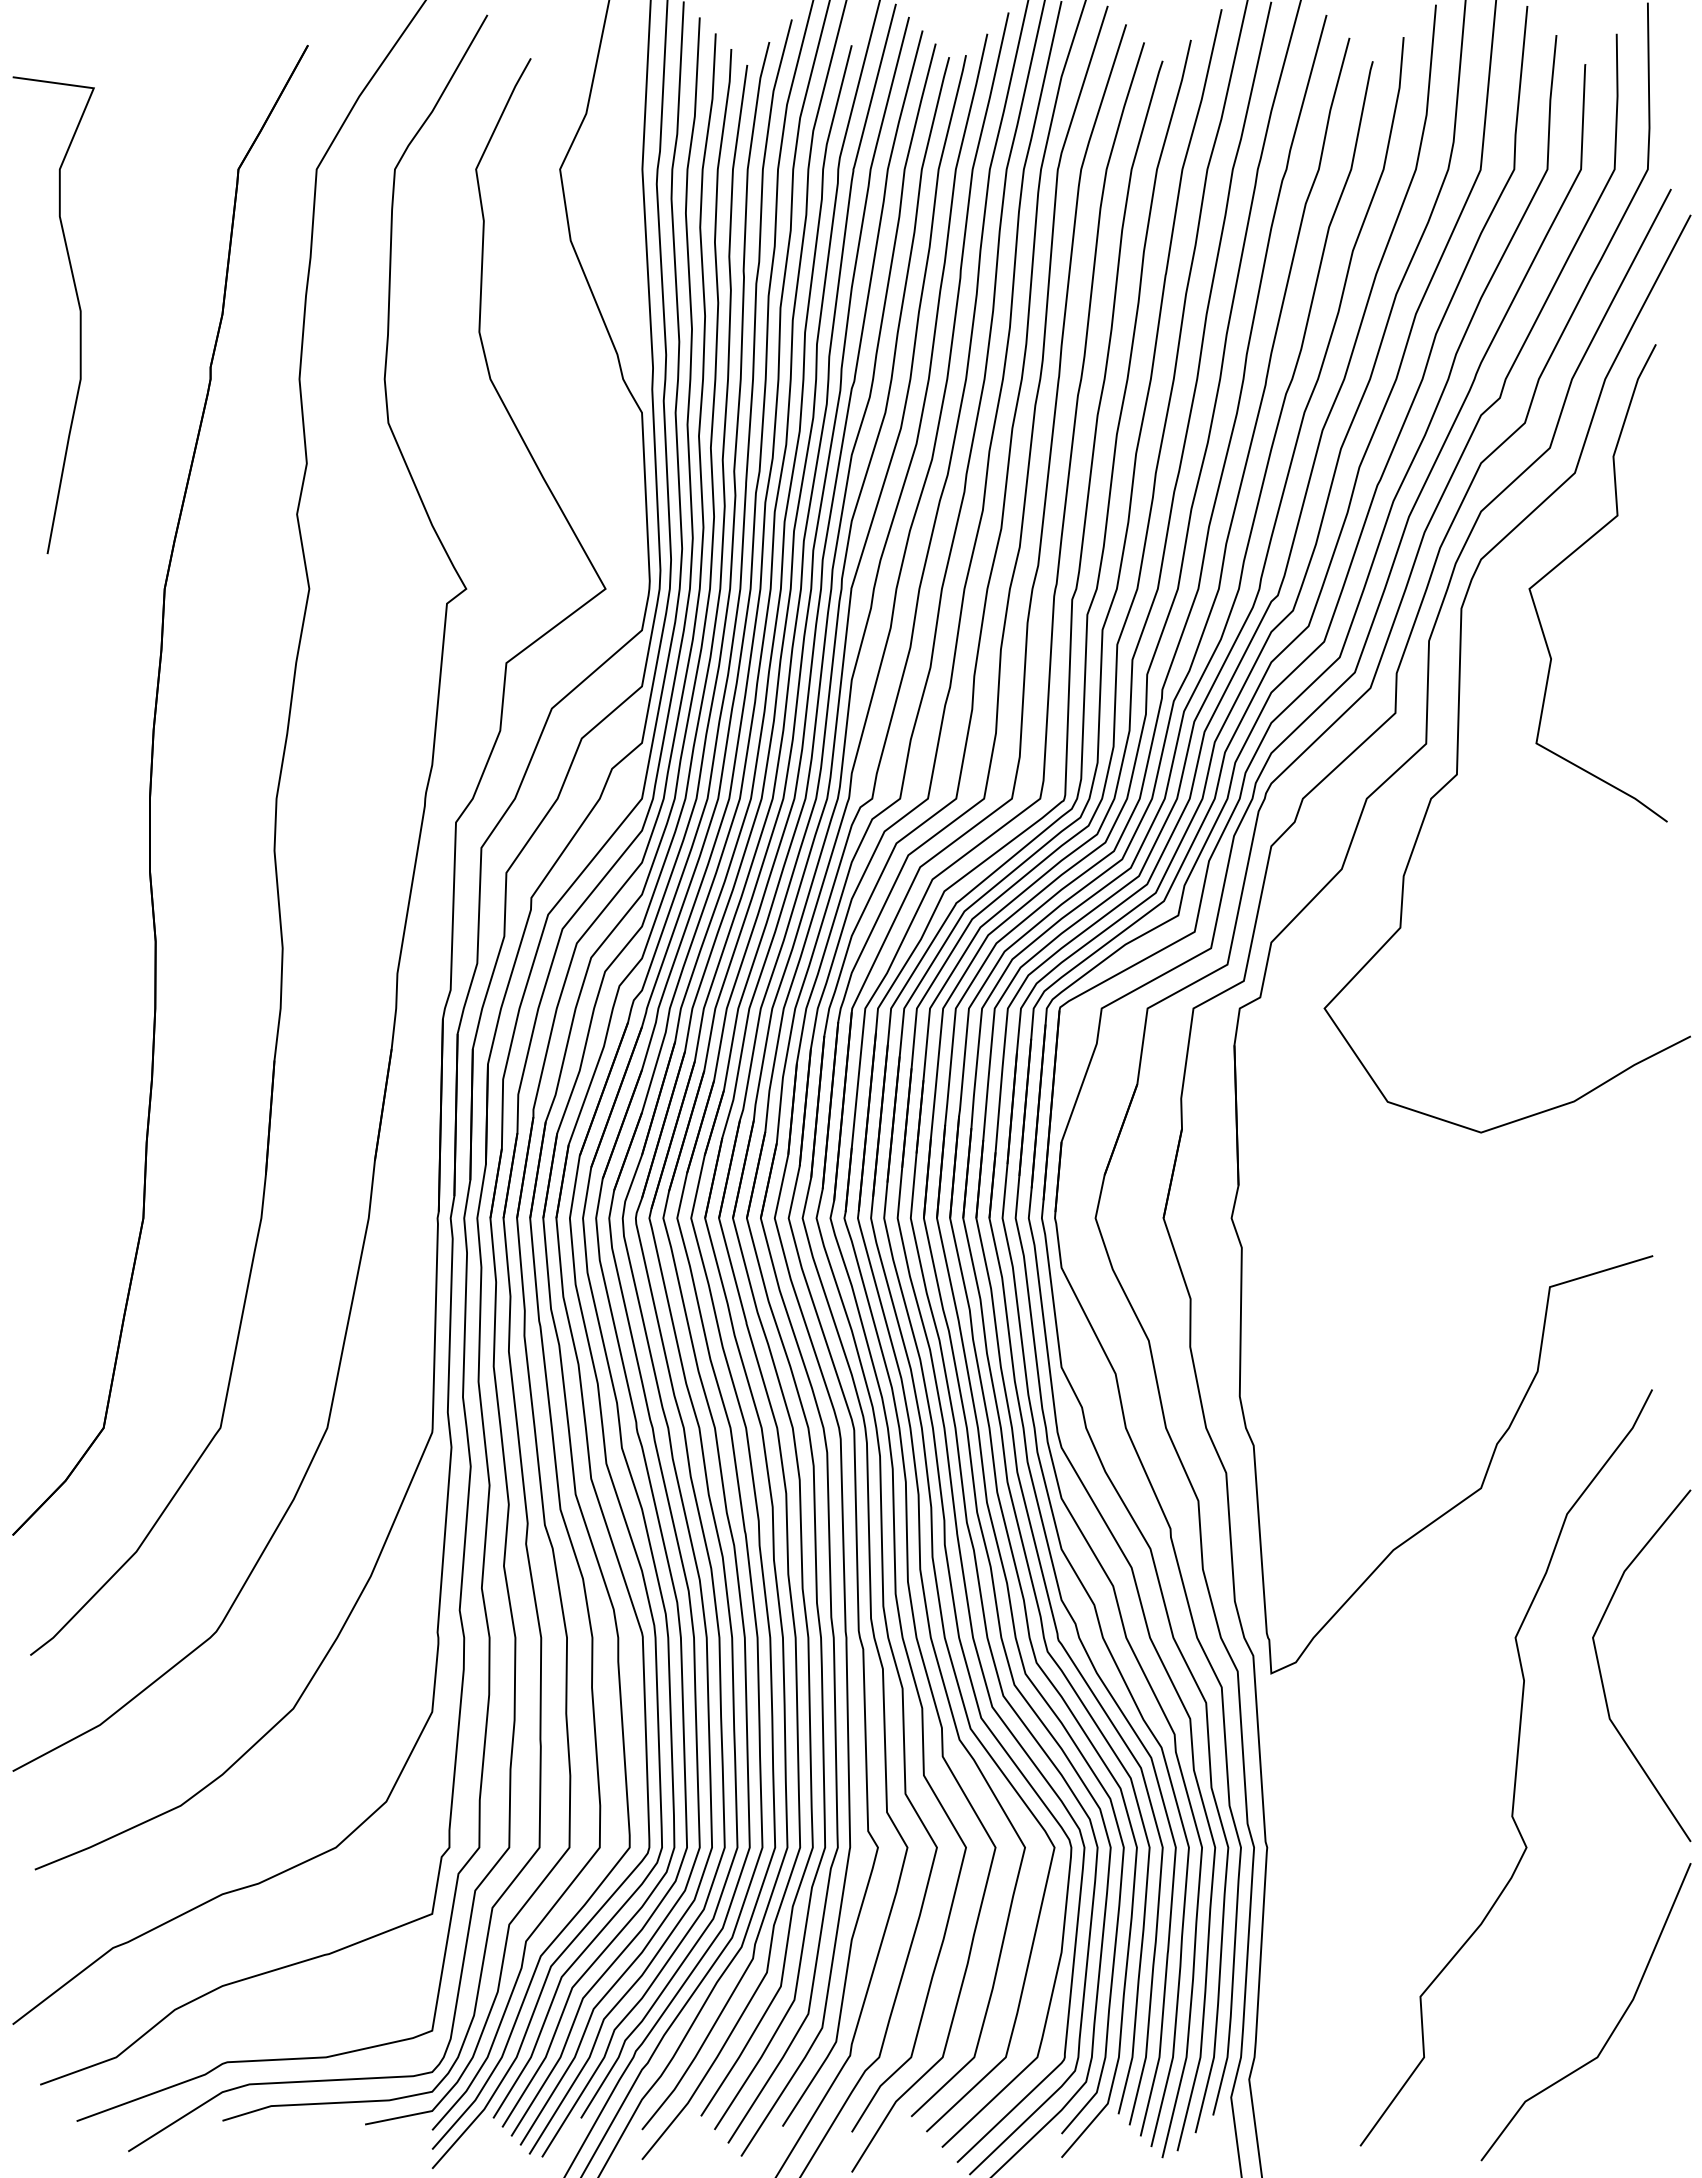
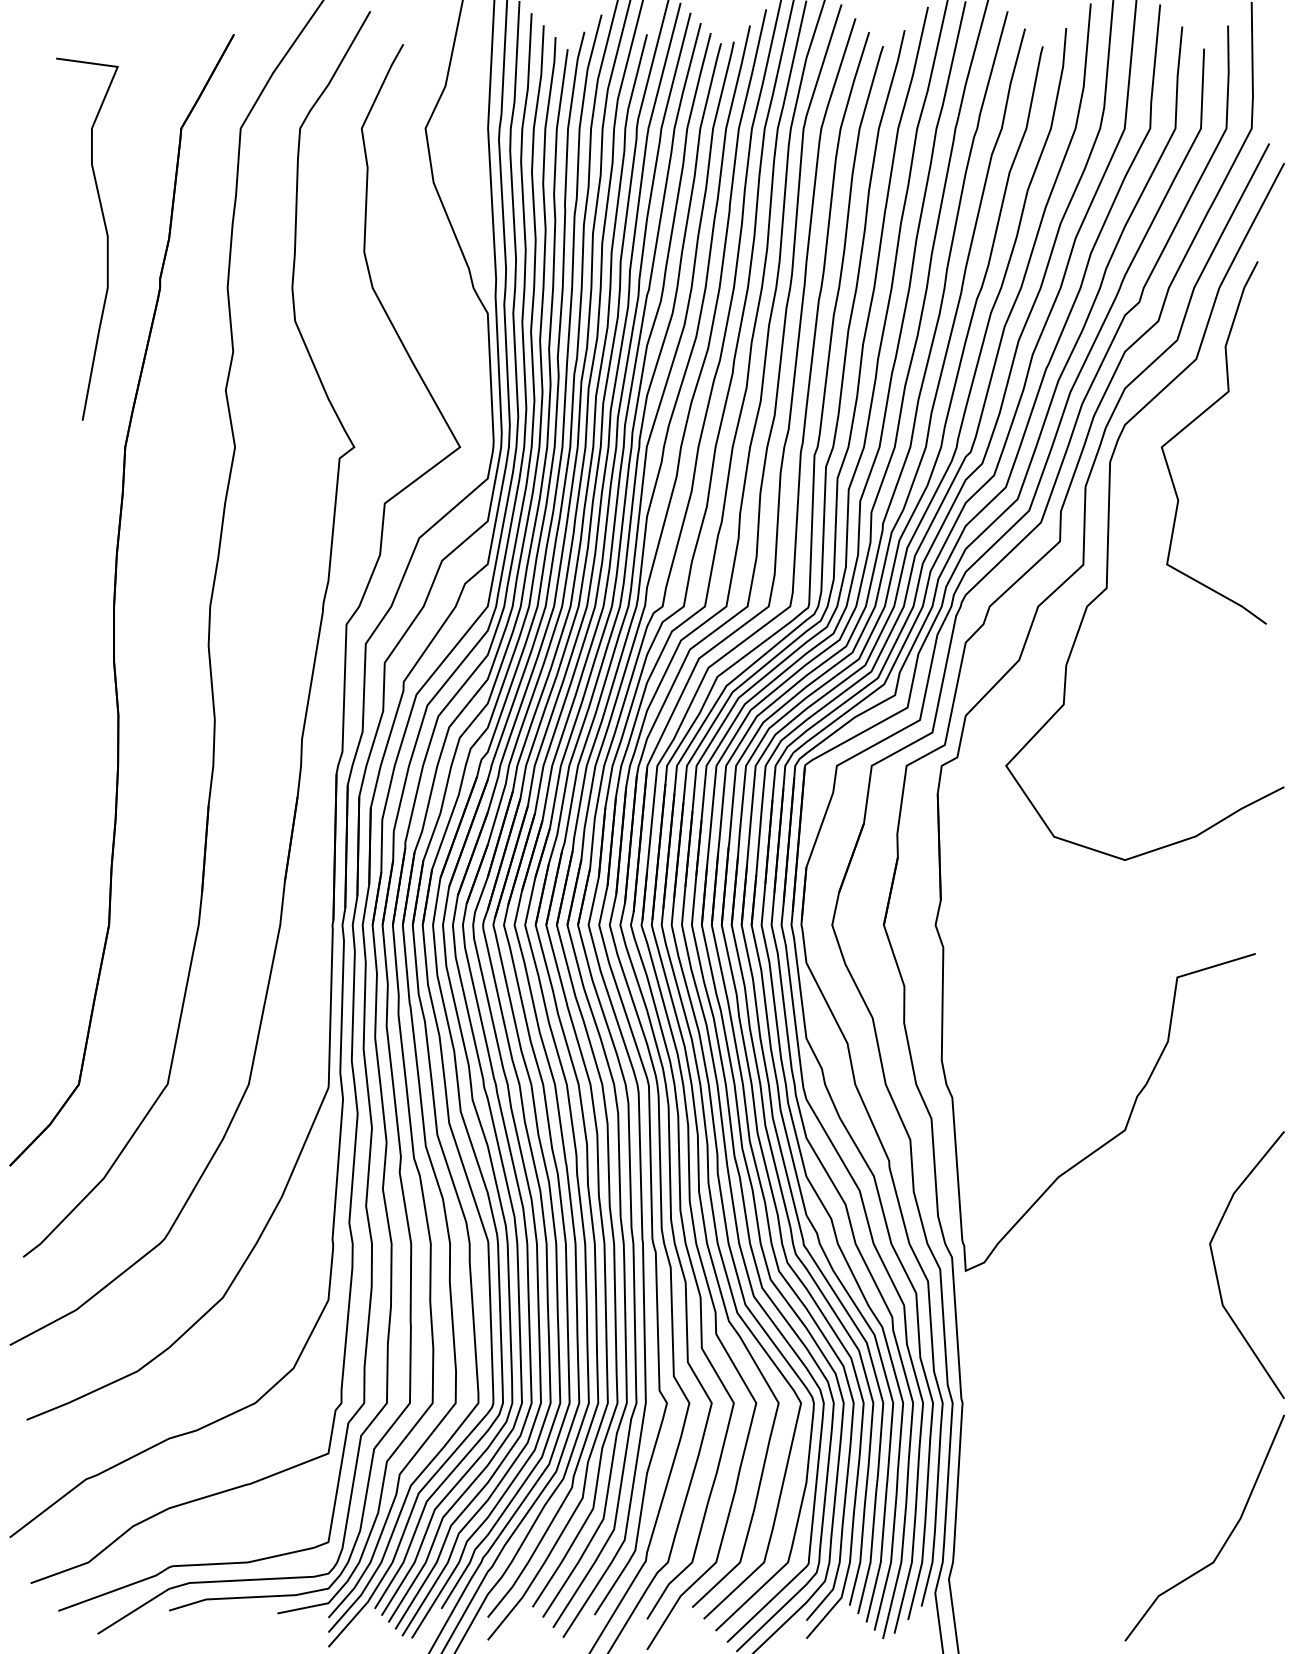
curve: (79, 315) -> (106, 239), moved
curve: (1515, 1767) -> (1151, 1342), removed

